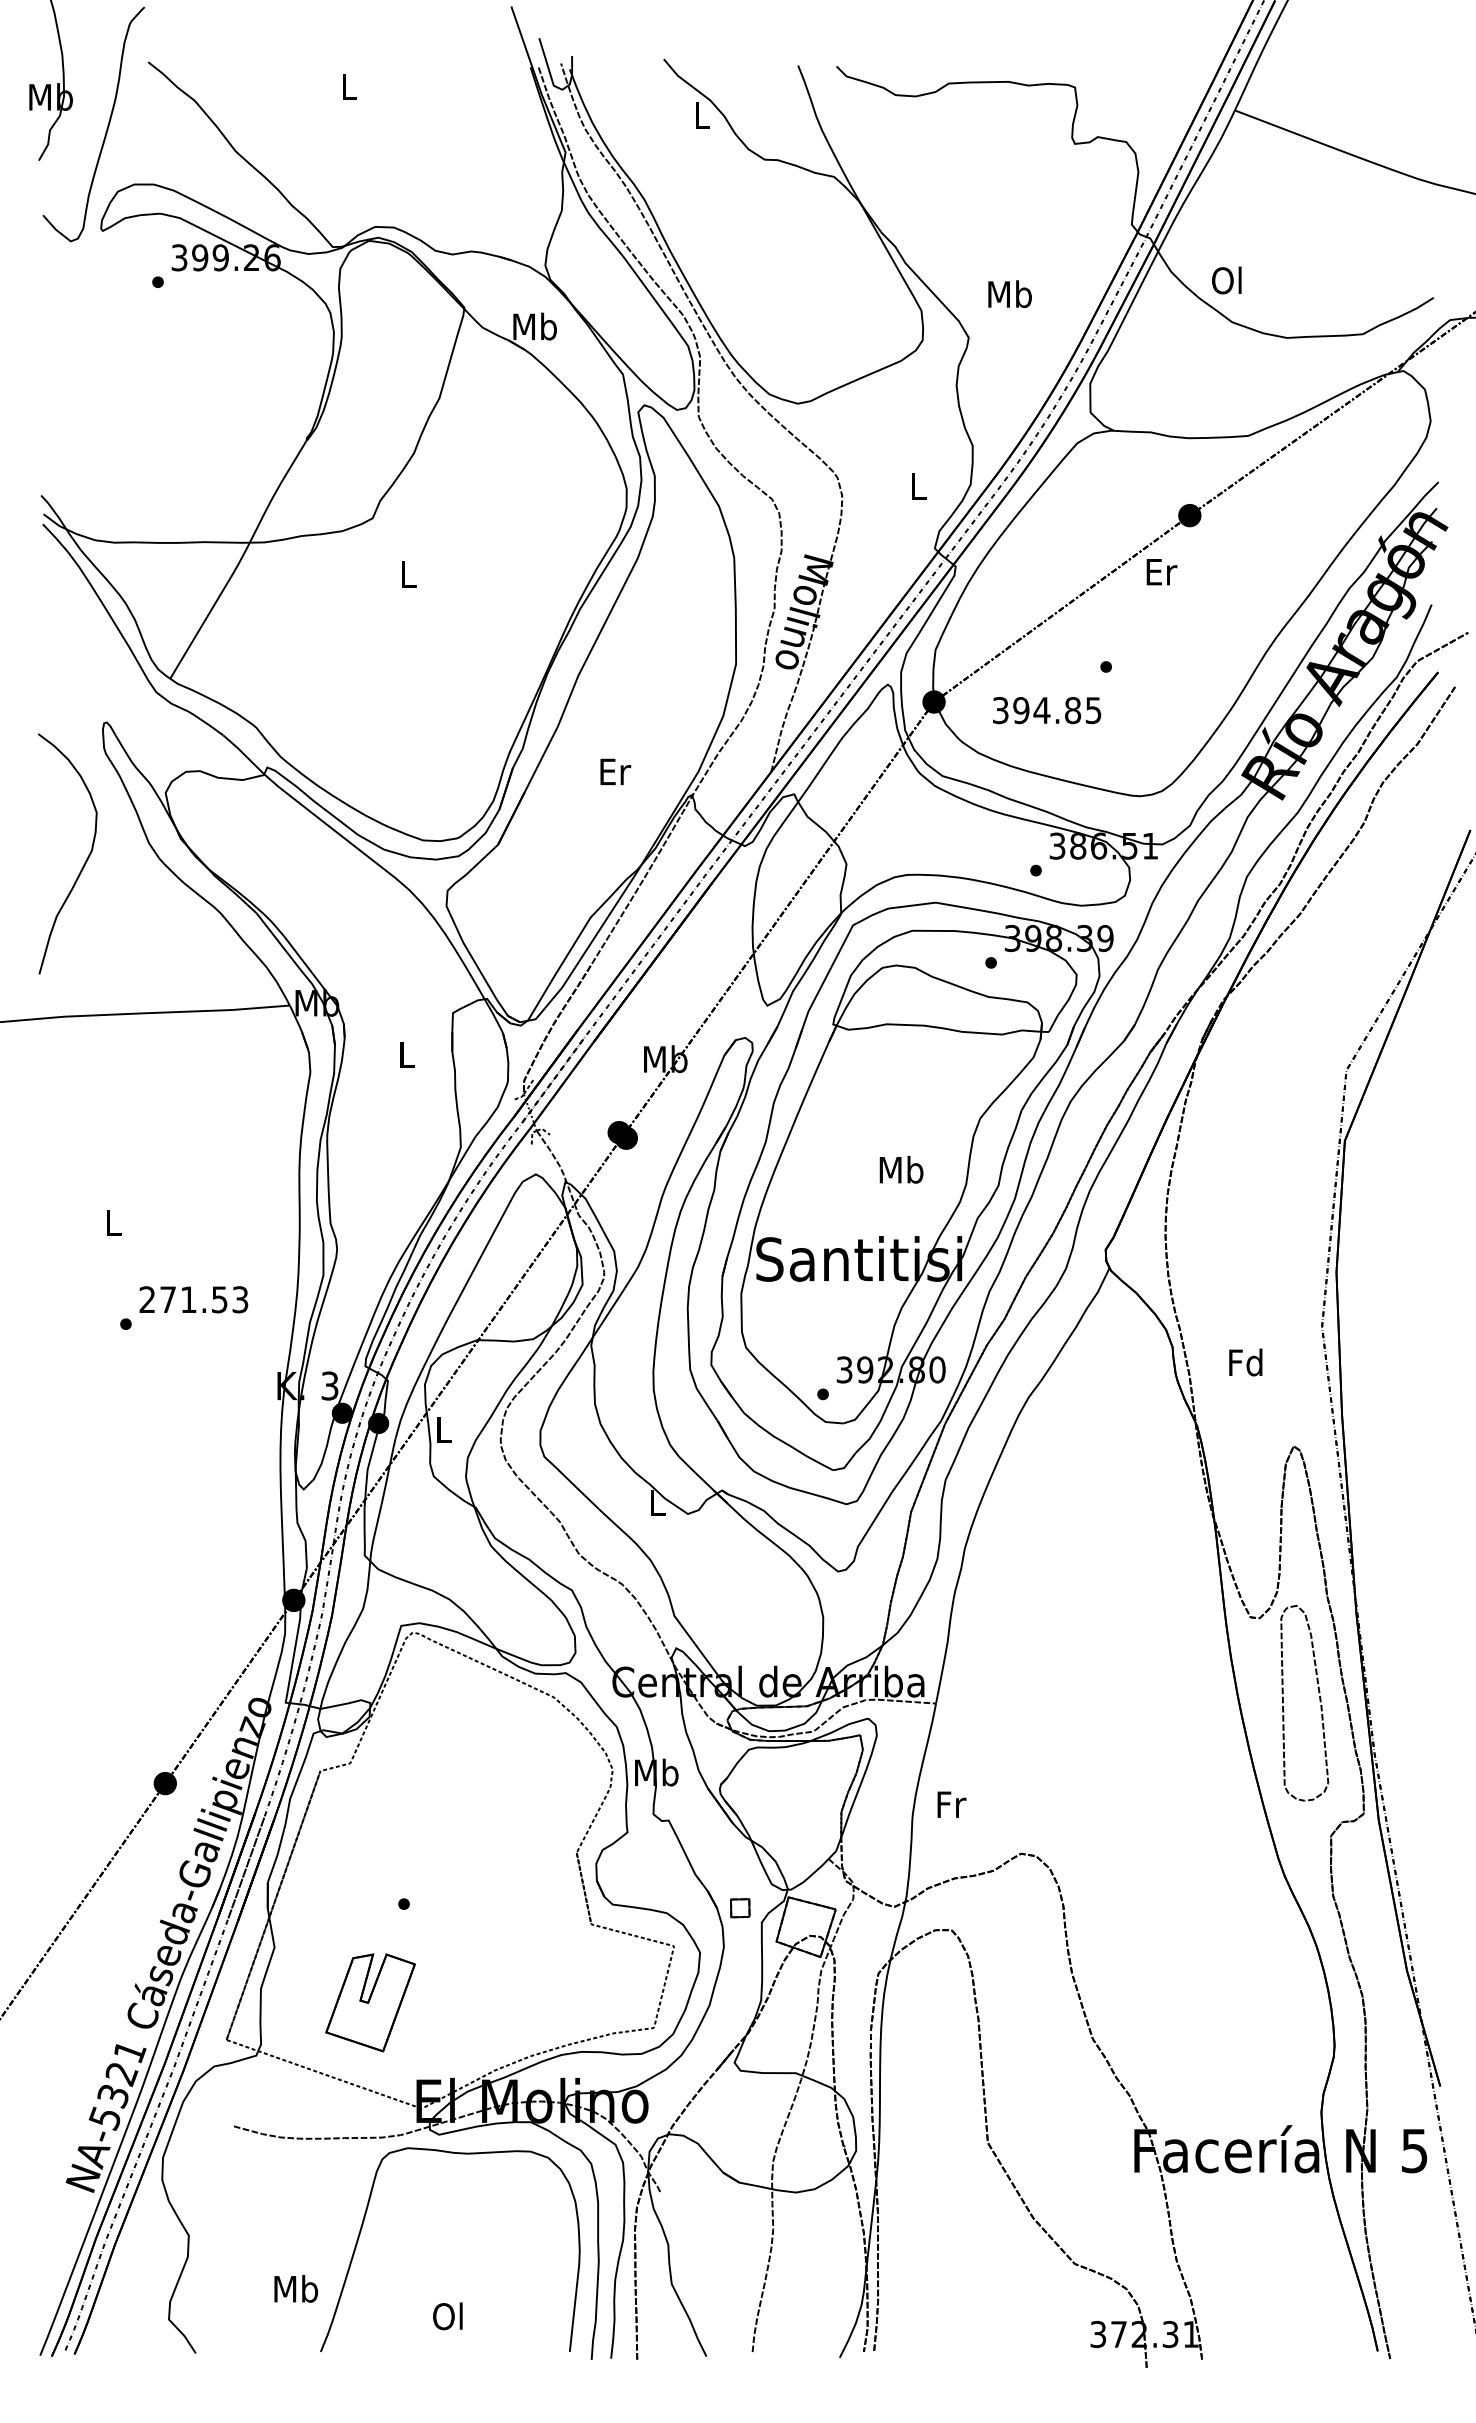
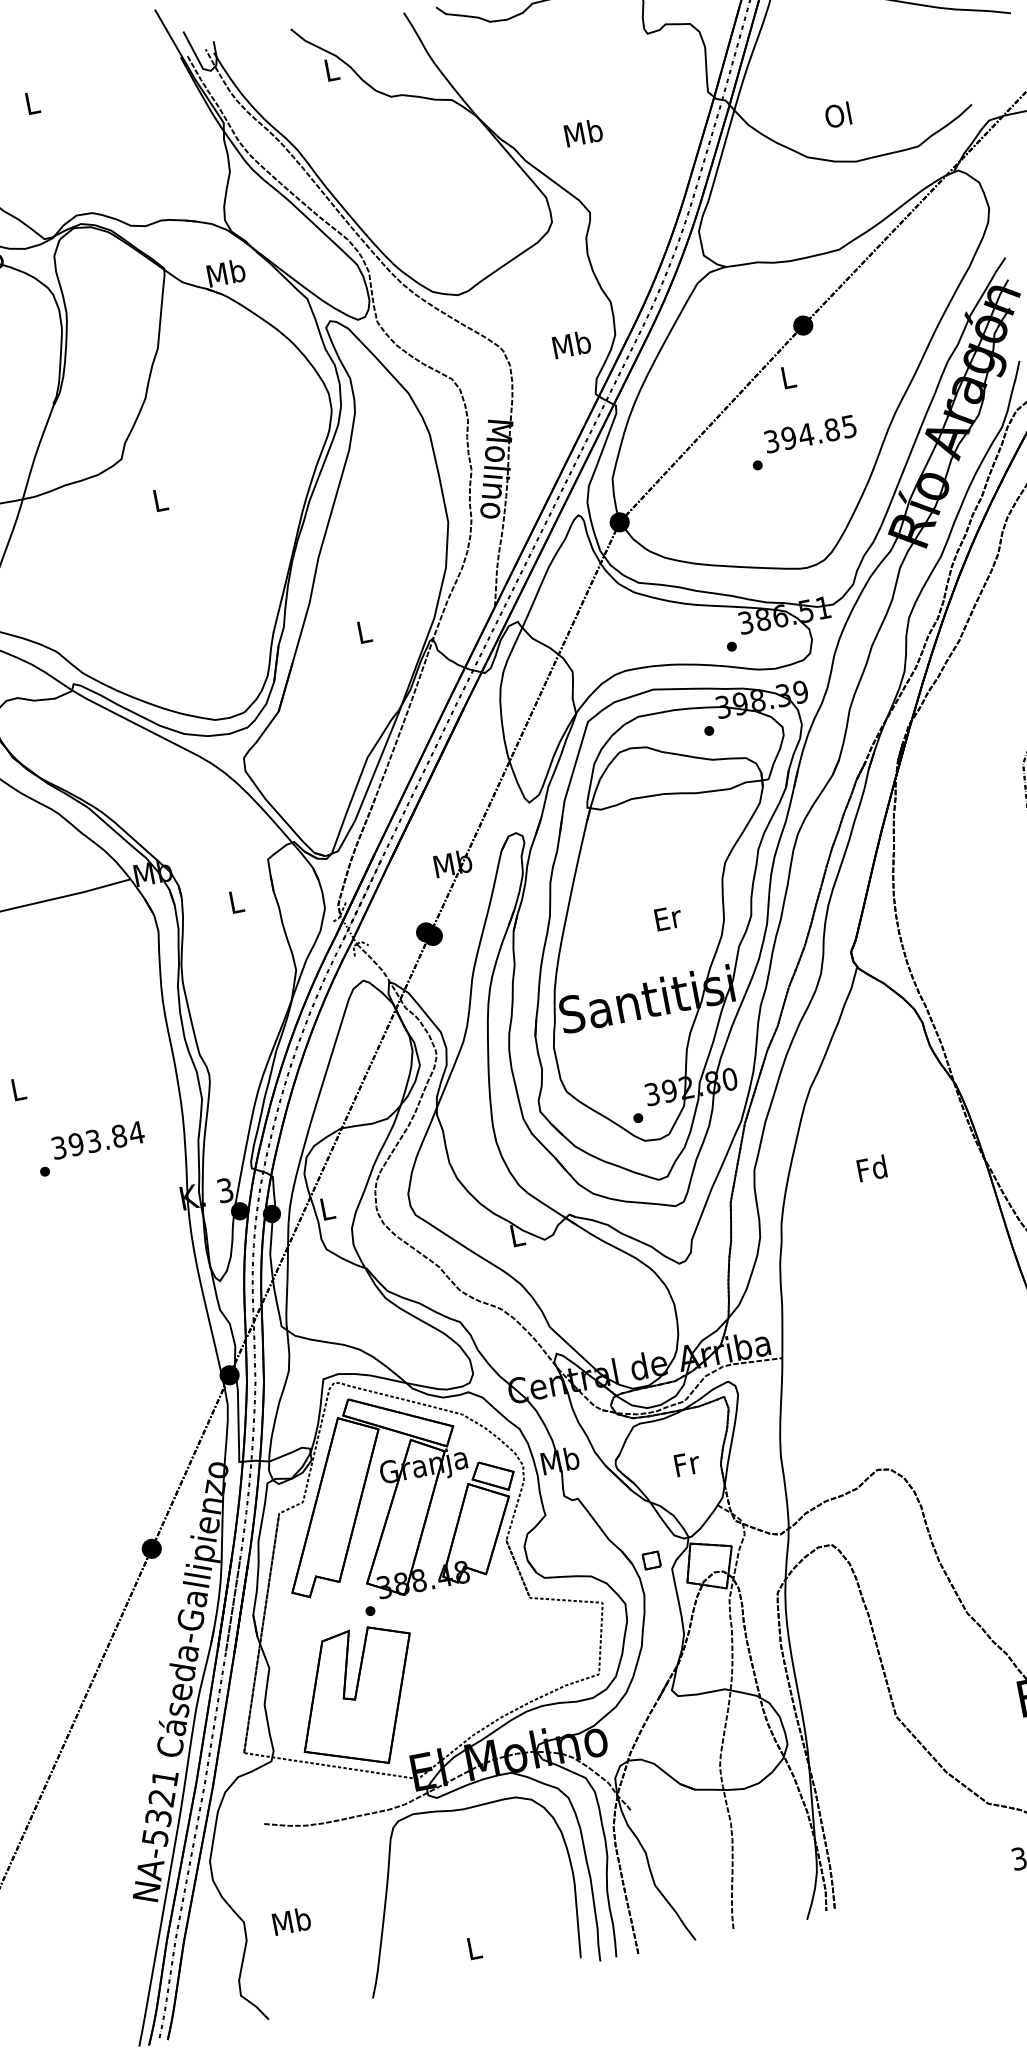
text: (1226, 280) -> (837, 115), moved
text: (1009, 294) -> (583, 133), moved
text: (918, 485) -> (571, 344), L -> Mb
text: (1161, 572) -> (788, 377), Er -> L
text: (1047, 710) -> (810, 433), moved
text: (615, 771) -> (364, 631), Er -> L
text: (901, 1169) -> (667, 917), Mb -> Er
text: (193, 1299) -> (97, 1140), 271.53 -> 393.84
text: (1245, 1362) -> (871, 1168), moved
part: (458, 1774) -> (395, 1494), added
text: (951, 1804) -> (687, 1463), moved
part: (370, 2002) -> (358, 1698), size x1.67
text: (296, 2288) -> (291, 1920), moved
text: (447, 2316) -> (473, 1948), Ol -> L

